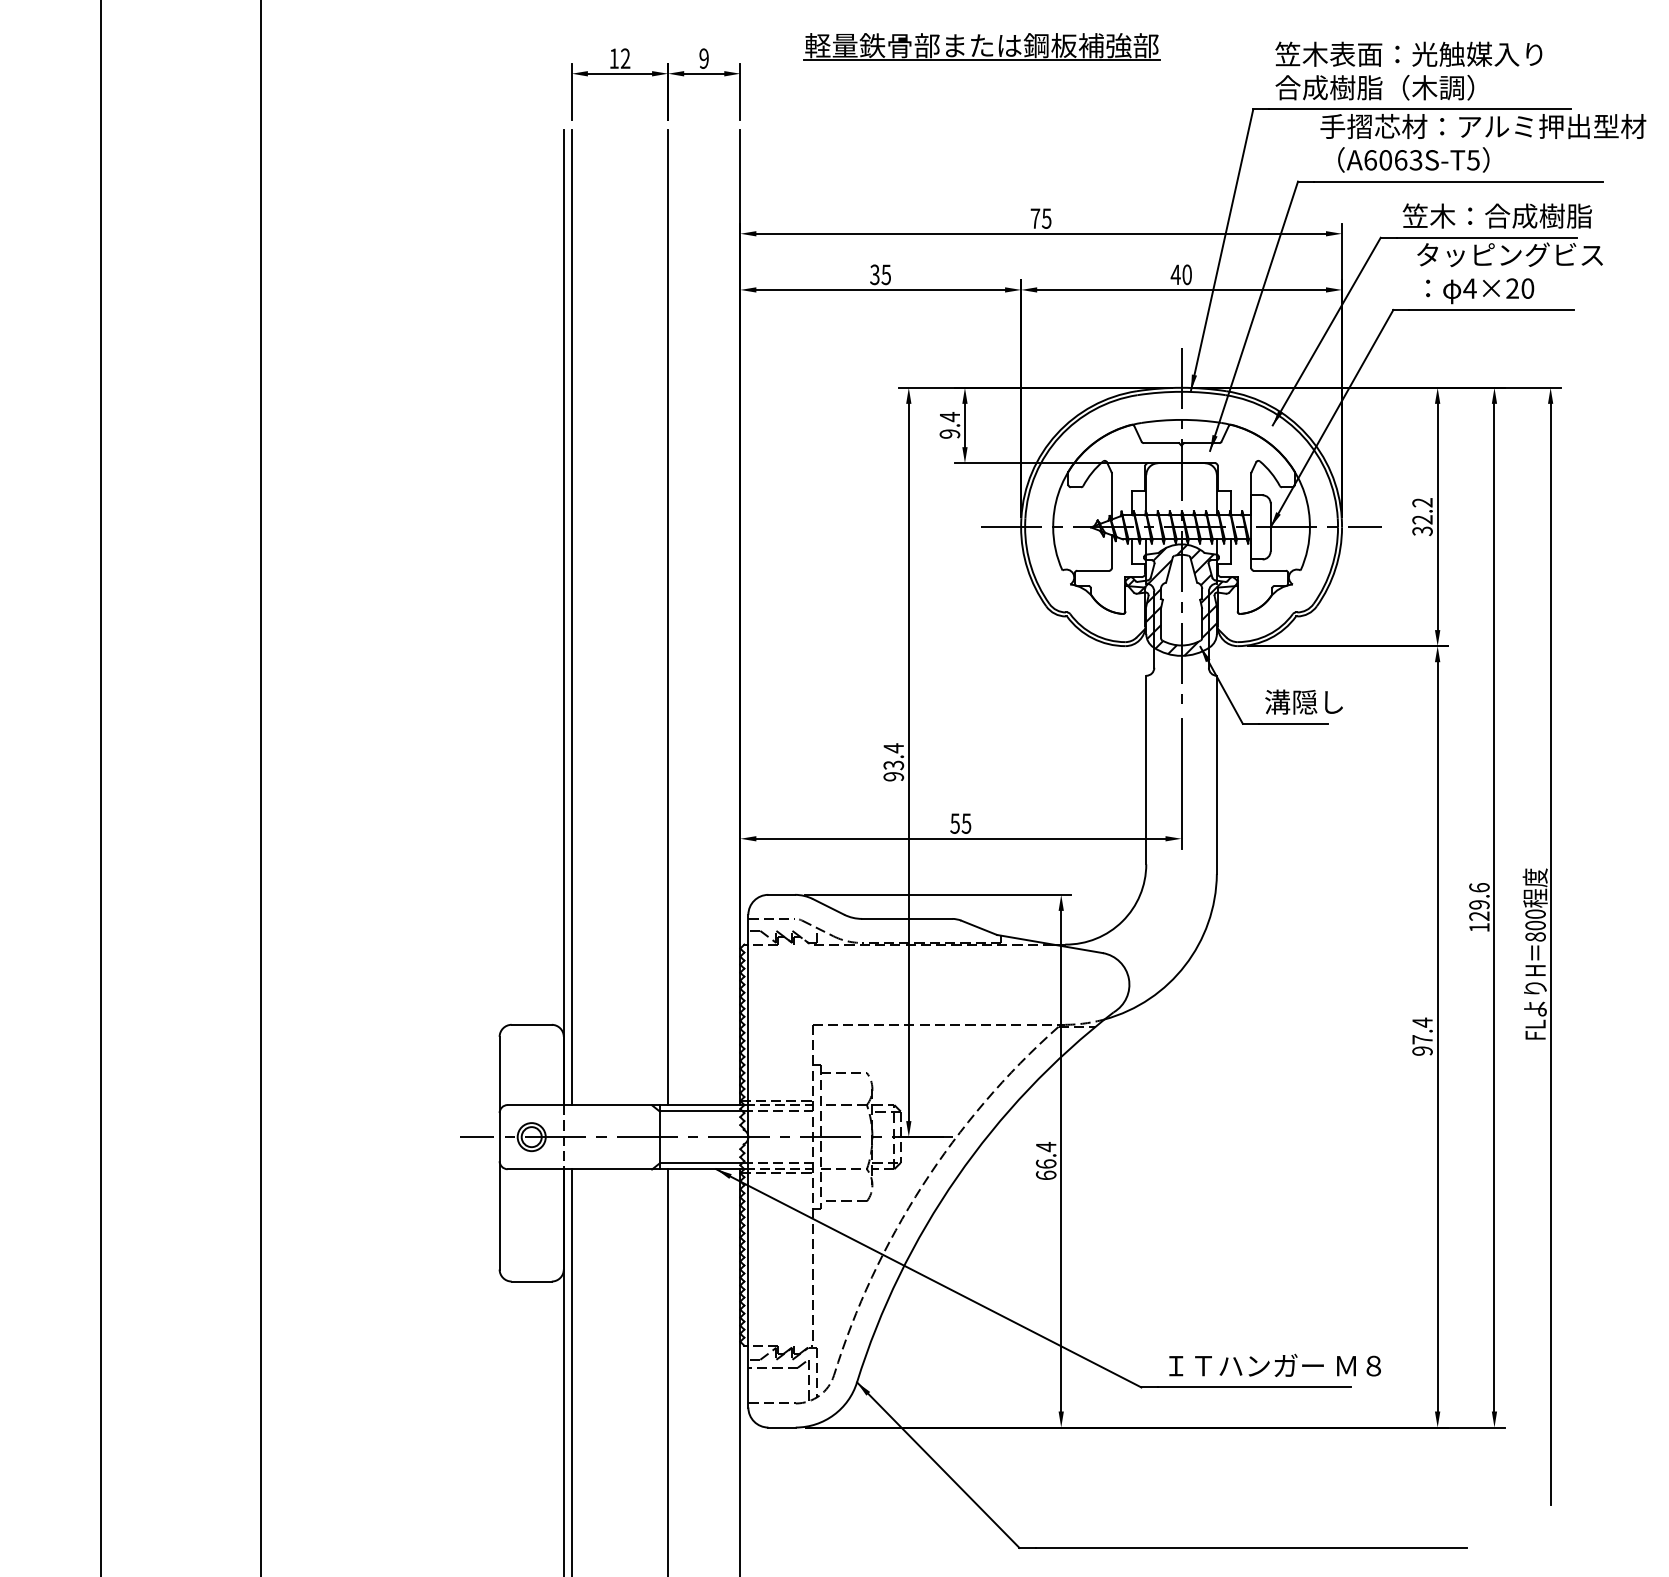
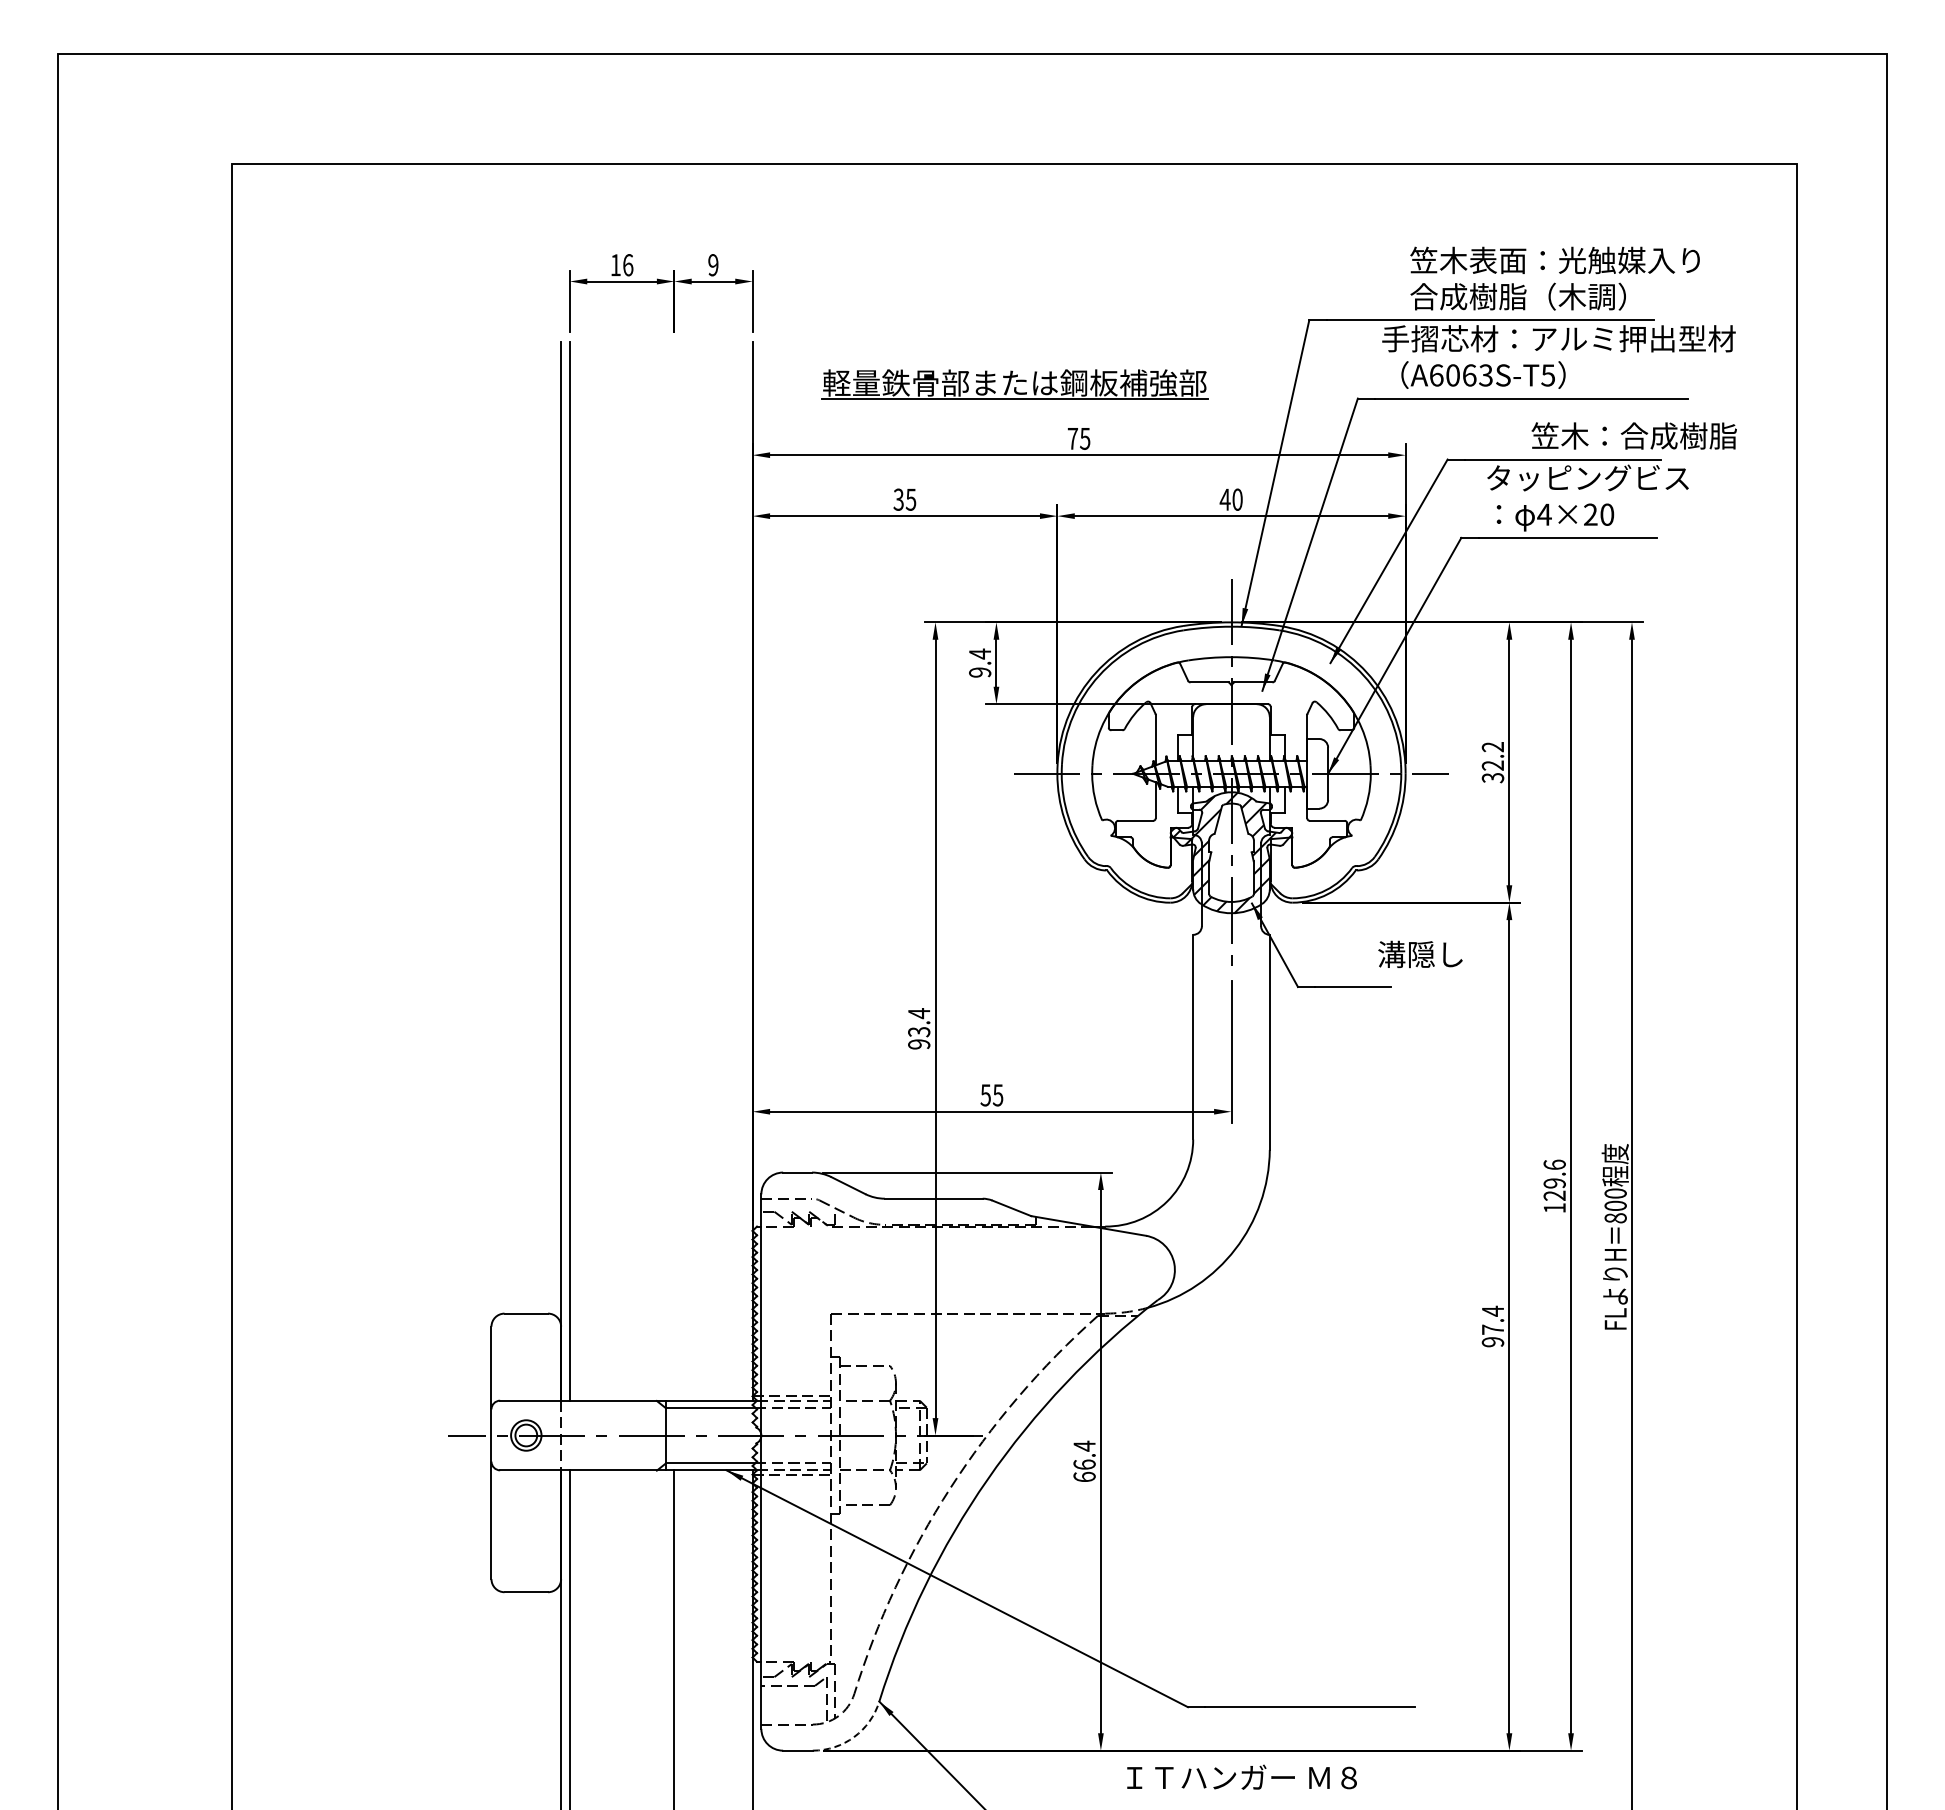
part: (981, 46) -> (1014, 384), moved
text: (625, 58) -> (628, 265), 12 -> 16
text: (1408, 70) -> (1554, 278), moved
text: (1496, 215) -> (1633, 435), moved
line: (668, 617) -> (674, 871), removed
text: (1304, 702) -> (1420, 954), moved
text: (1274, 1364) -> (1241, 1776), moved
arc: (834, 1415) -> (854, 1737), solid -> dashed

